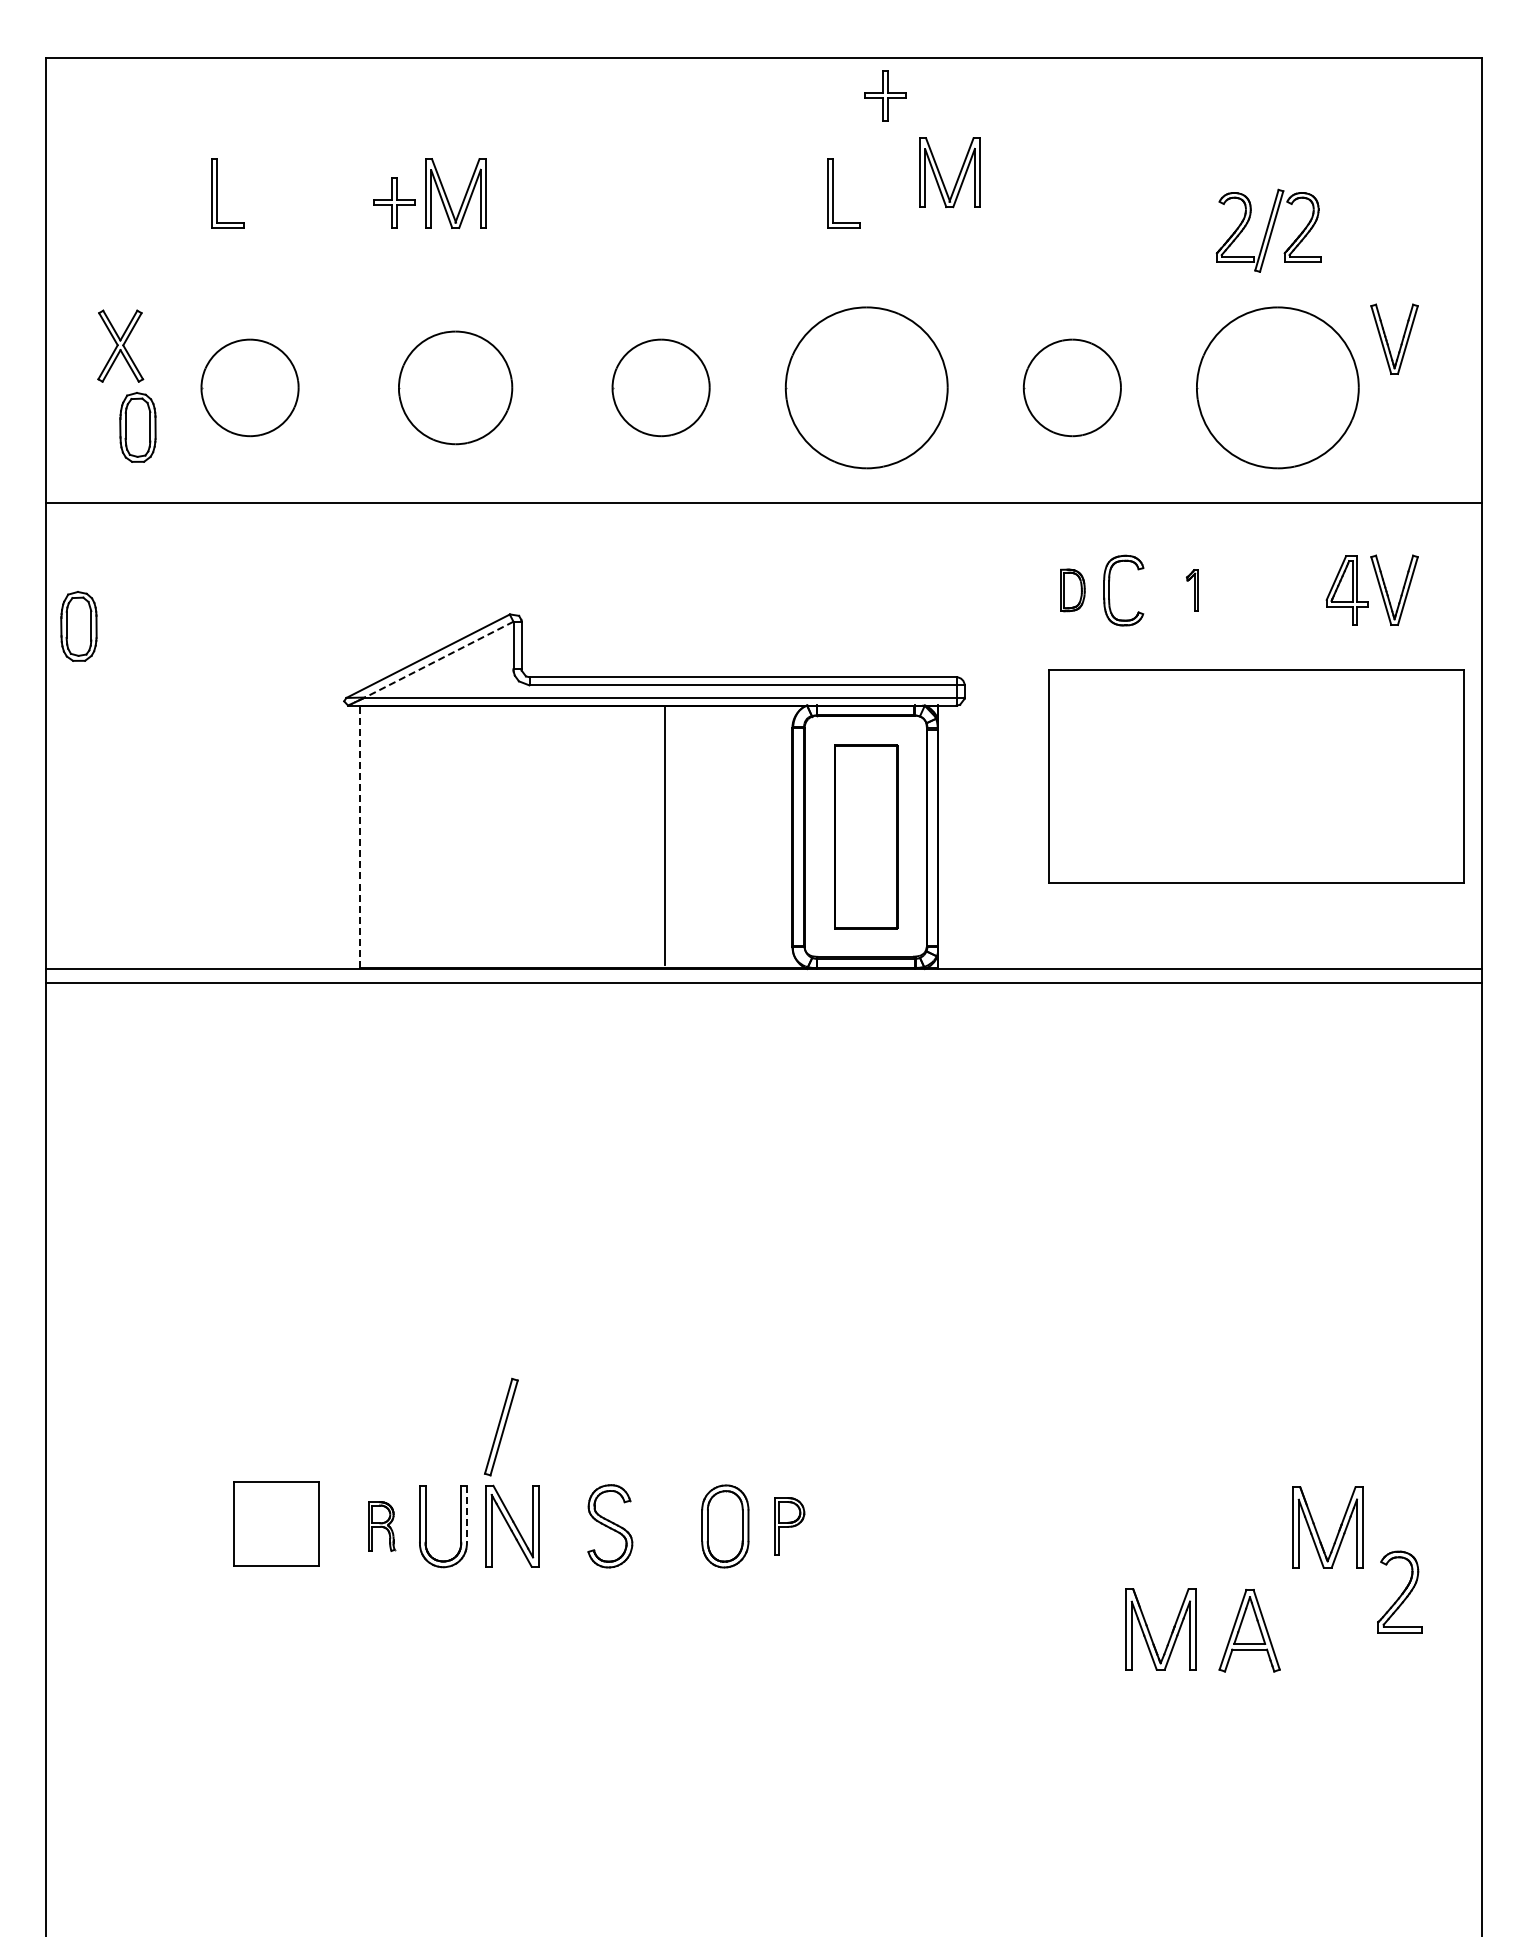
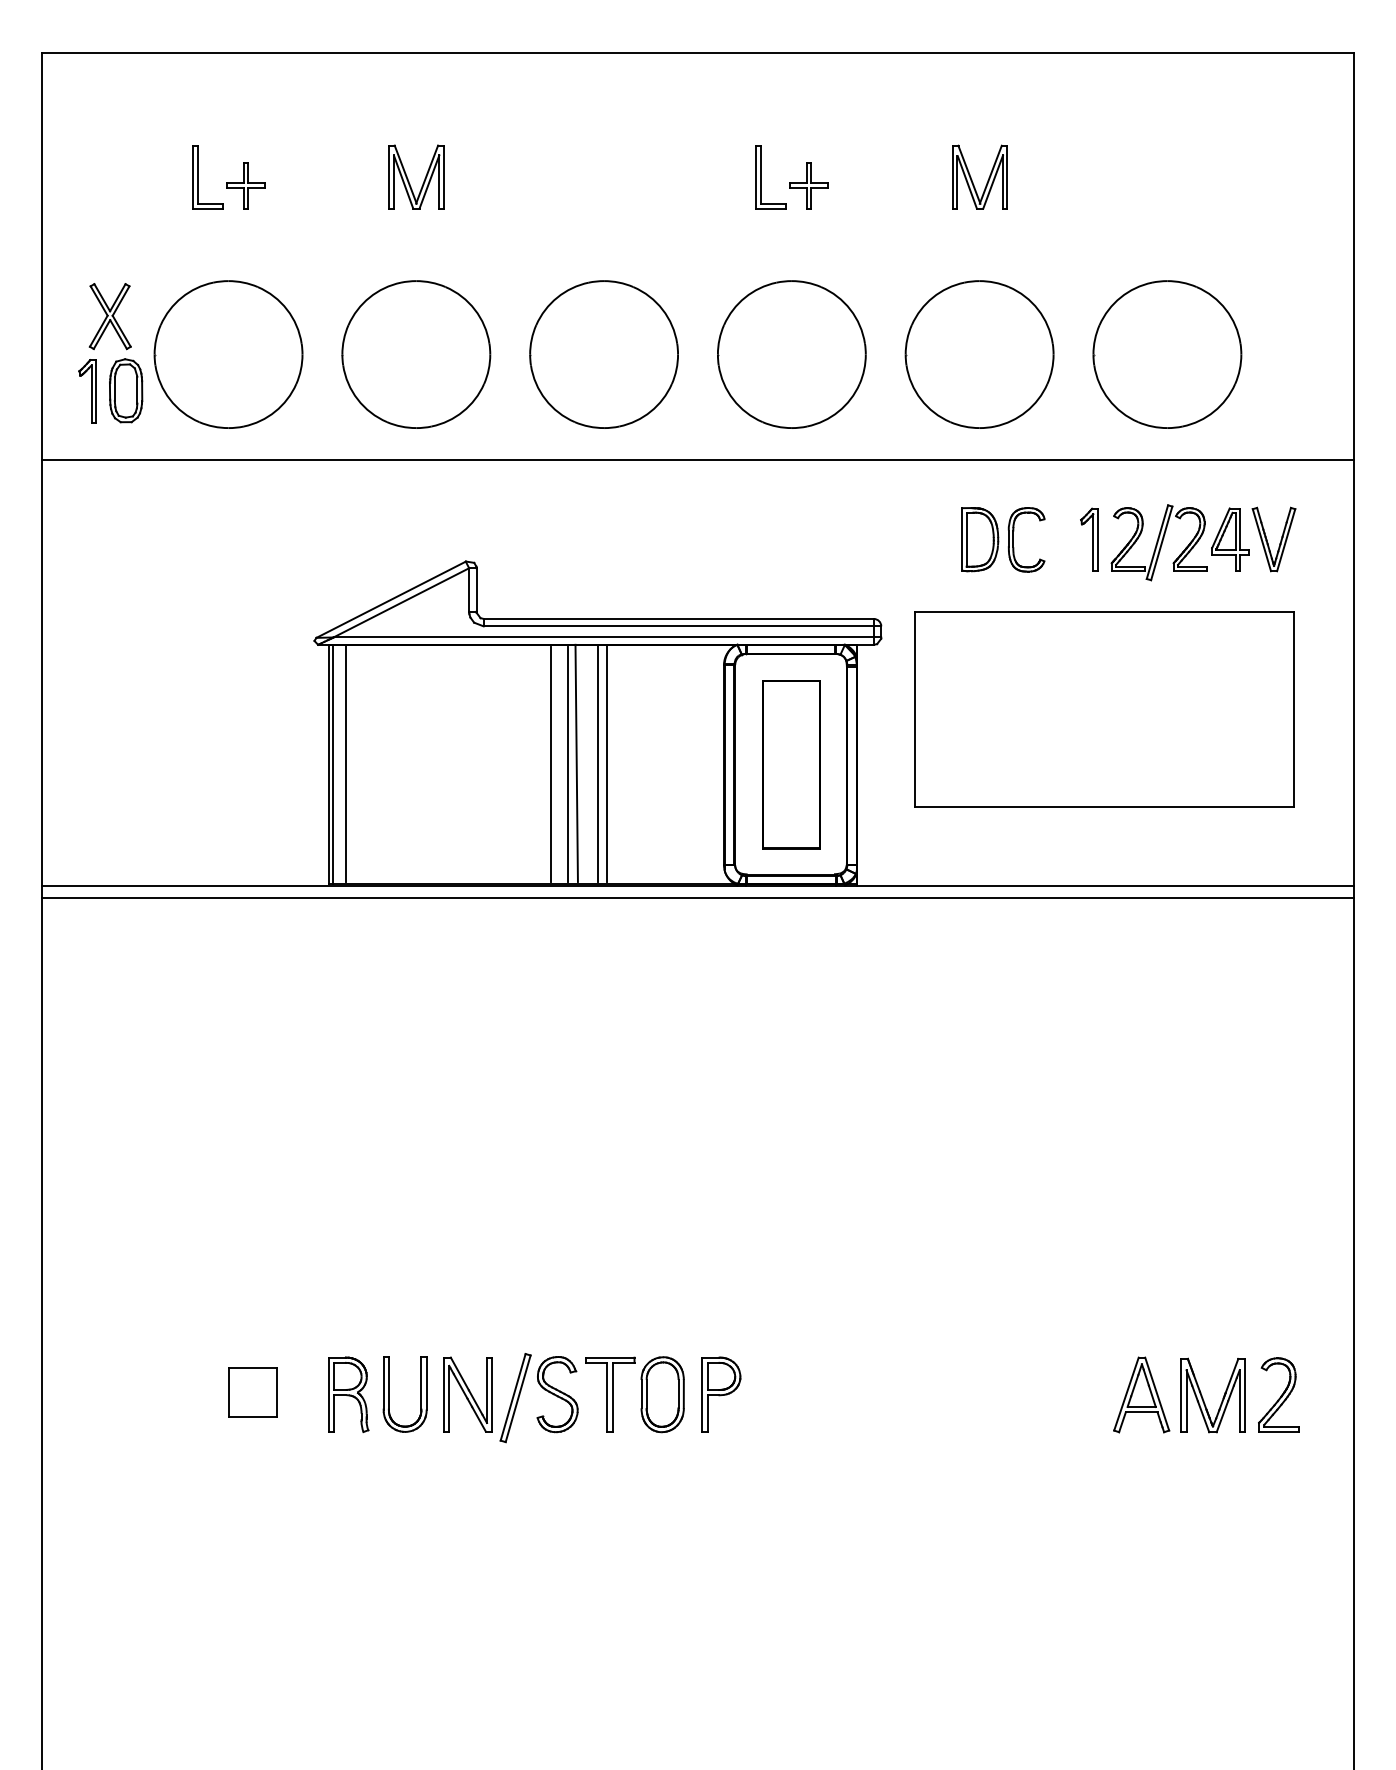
part: (885, 95) -> (808, 185), moved
part: (941, 175) -> (972, 179), moved
part: (394, 202) -> (246, 185), moved
part: (1268, 230) -> (1158, 542), moved
part: (1387, 339) -> (1267, 310), removed
part: (249, 387) -> (228, 354), size x1.67
part: (455, 387) -> (416, 354), size x1.43
part: (660, 387) -> (603, 354), size x1.67
part: (1072, 387) -> (979, 354), size x1.67
part: (95, 427) -> (87, 390), added
part: (1072, 590) -> (979, 539), size x1.67
part: (1192, 590) -> (1089, 539), size x1.67
part: (78, 626) -> (71, 572), removed
line: (438, 659) -> (400, 602), dashed -> solid
part: (1256, 776) -> (1104, 709), moved
line: (378, 835) -> (345, 763), added
line: (630, 835) -> (576, 763), added
line: (653, 835) -> (597, 763), added
line: (359, 836) -> (328, 764), dashed -> solid
line: (364, 836) -> (333, 764), added
line: (603, 836) -> (551, 764), added
line: (621, 836) -> (567, 764), added
part: (501, 1426) -> (515, 1397), moved
line: (466, 1514) -> (426, 1383), dashed -> solid
part: (277, 1524) -> (253, 1392), size x0.62
part: (381, 1526) -> (348, 1394), size x1.67
part: (668, 1526) -> (610, 1394), added
part: (789, 1526) -> (721, 1394), size x1.43
part: (1399, 1591) -> (1278, 1394), moved
part: (1249, 1630) -> (1141, 1394), moved
part: (1150, 1632) -> (1051, 1491), removed

